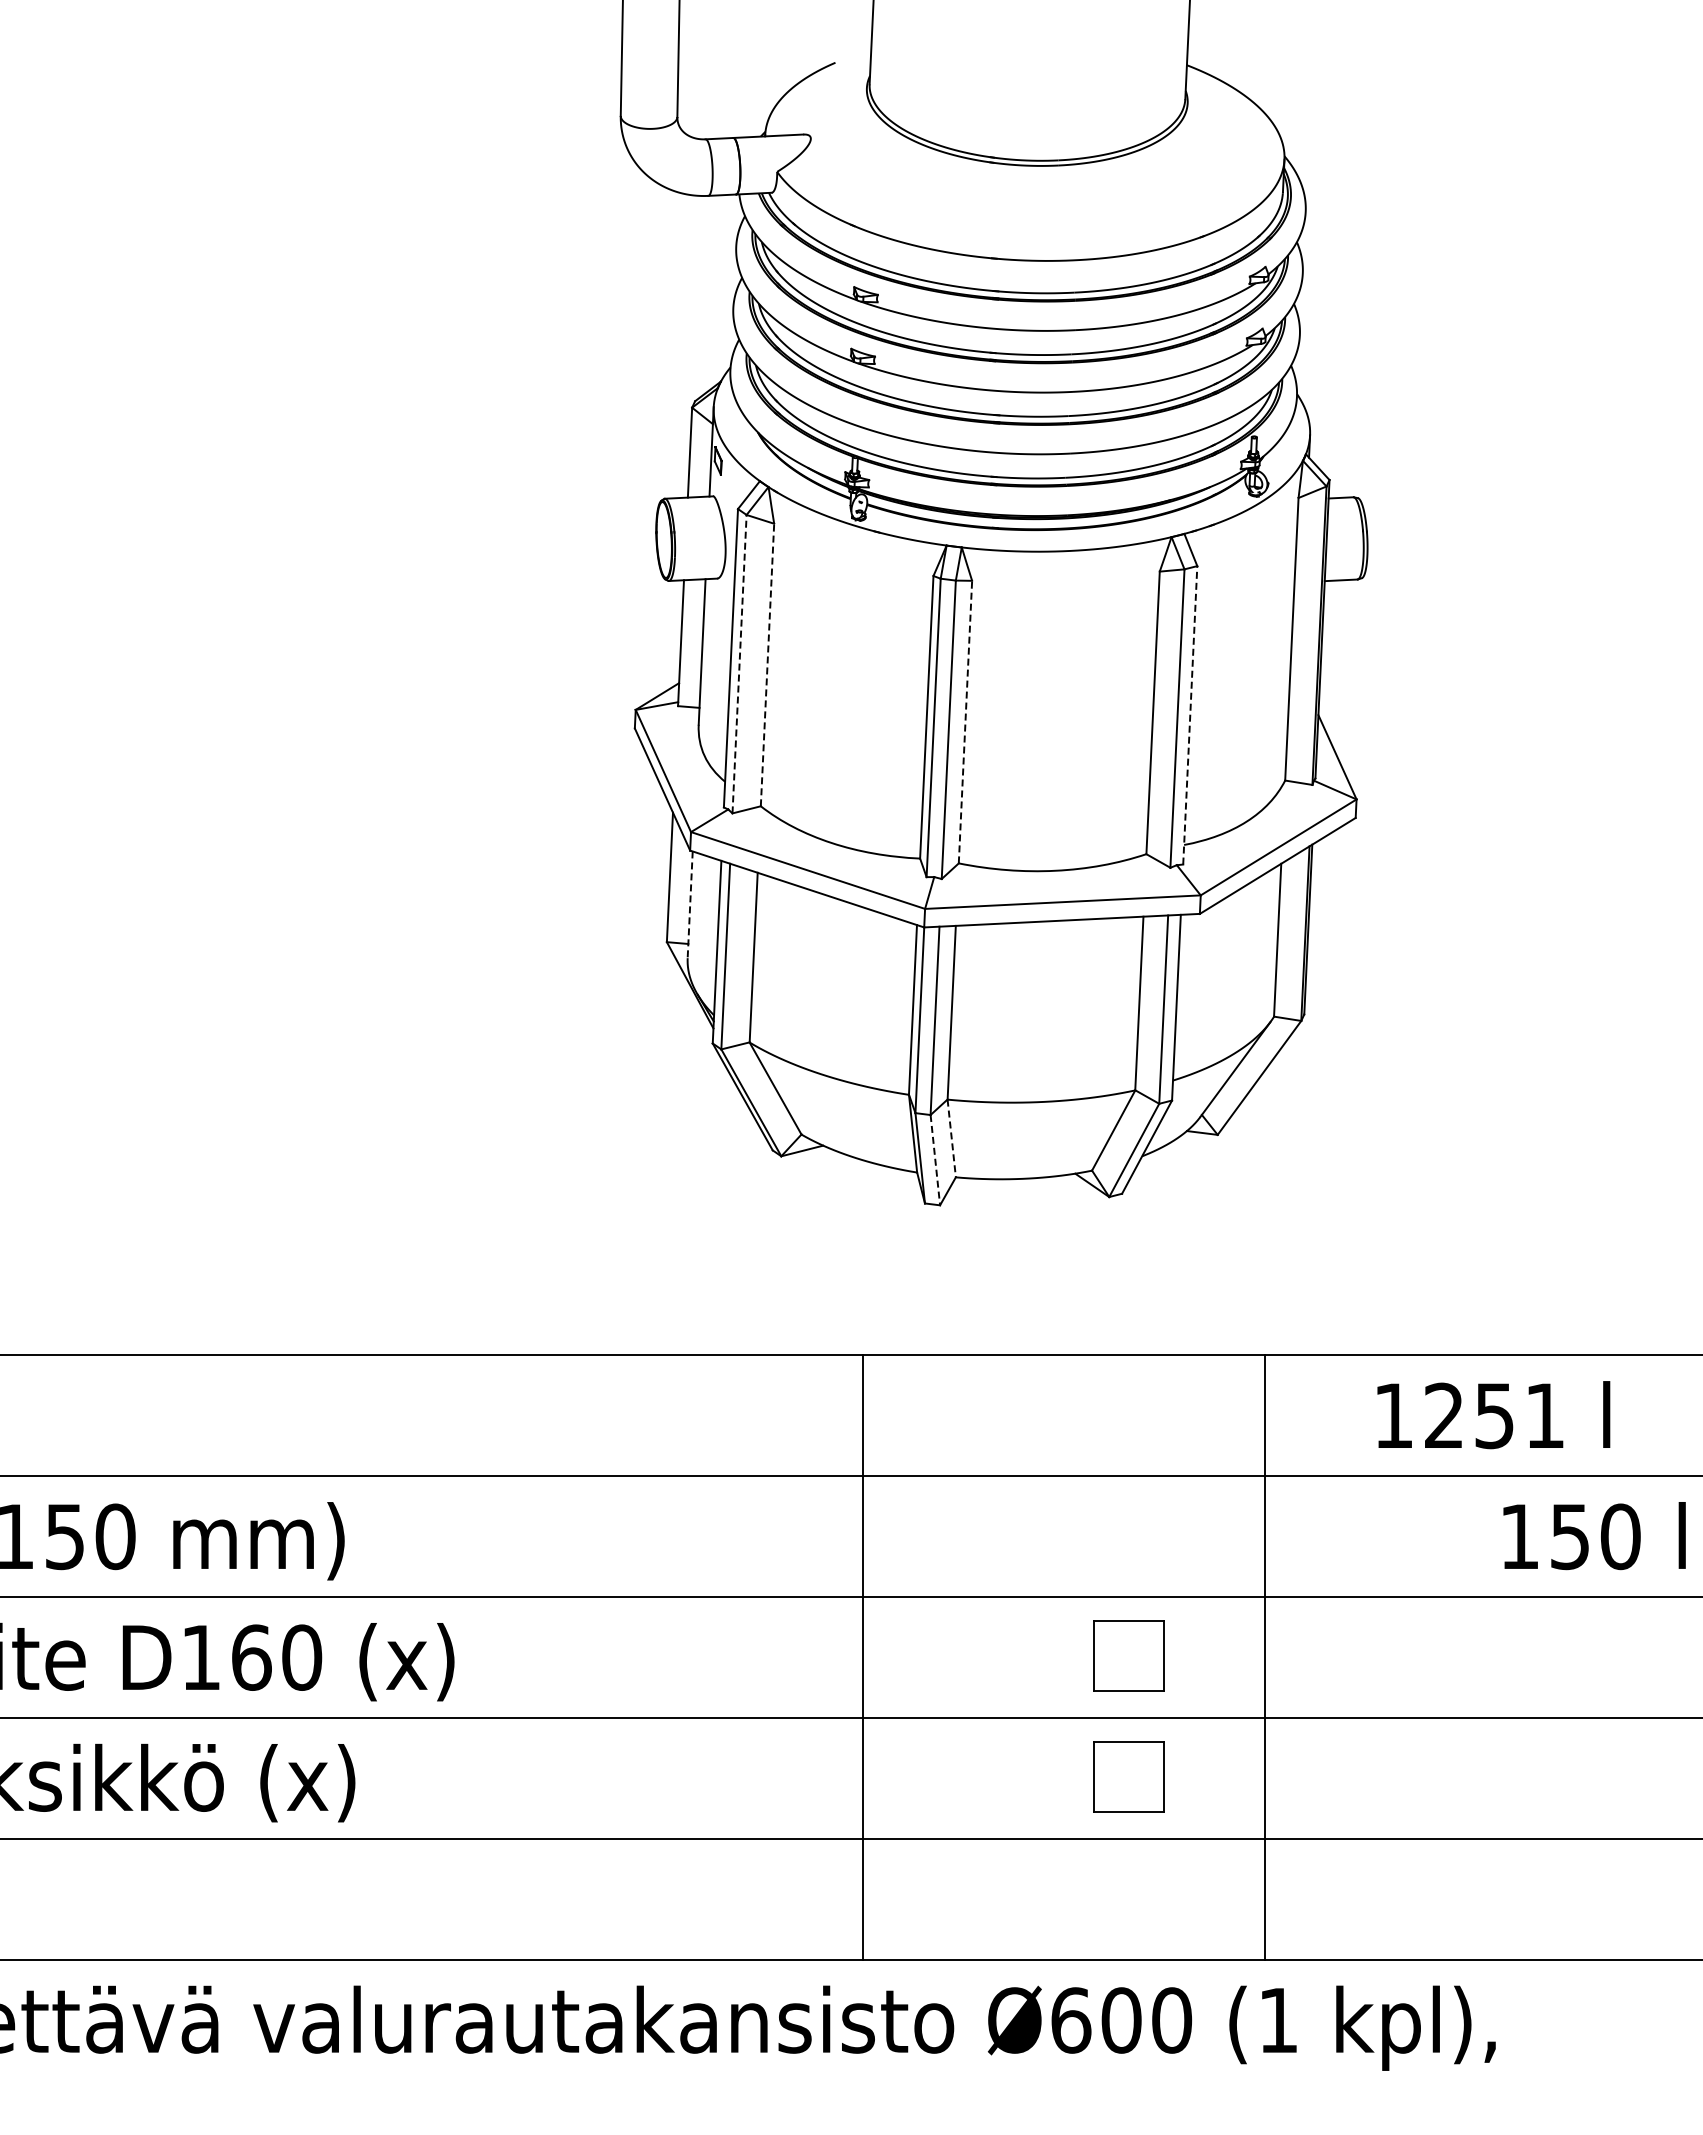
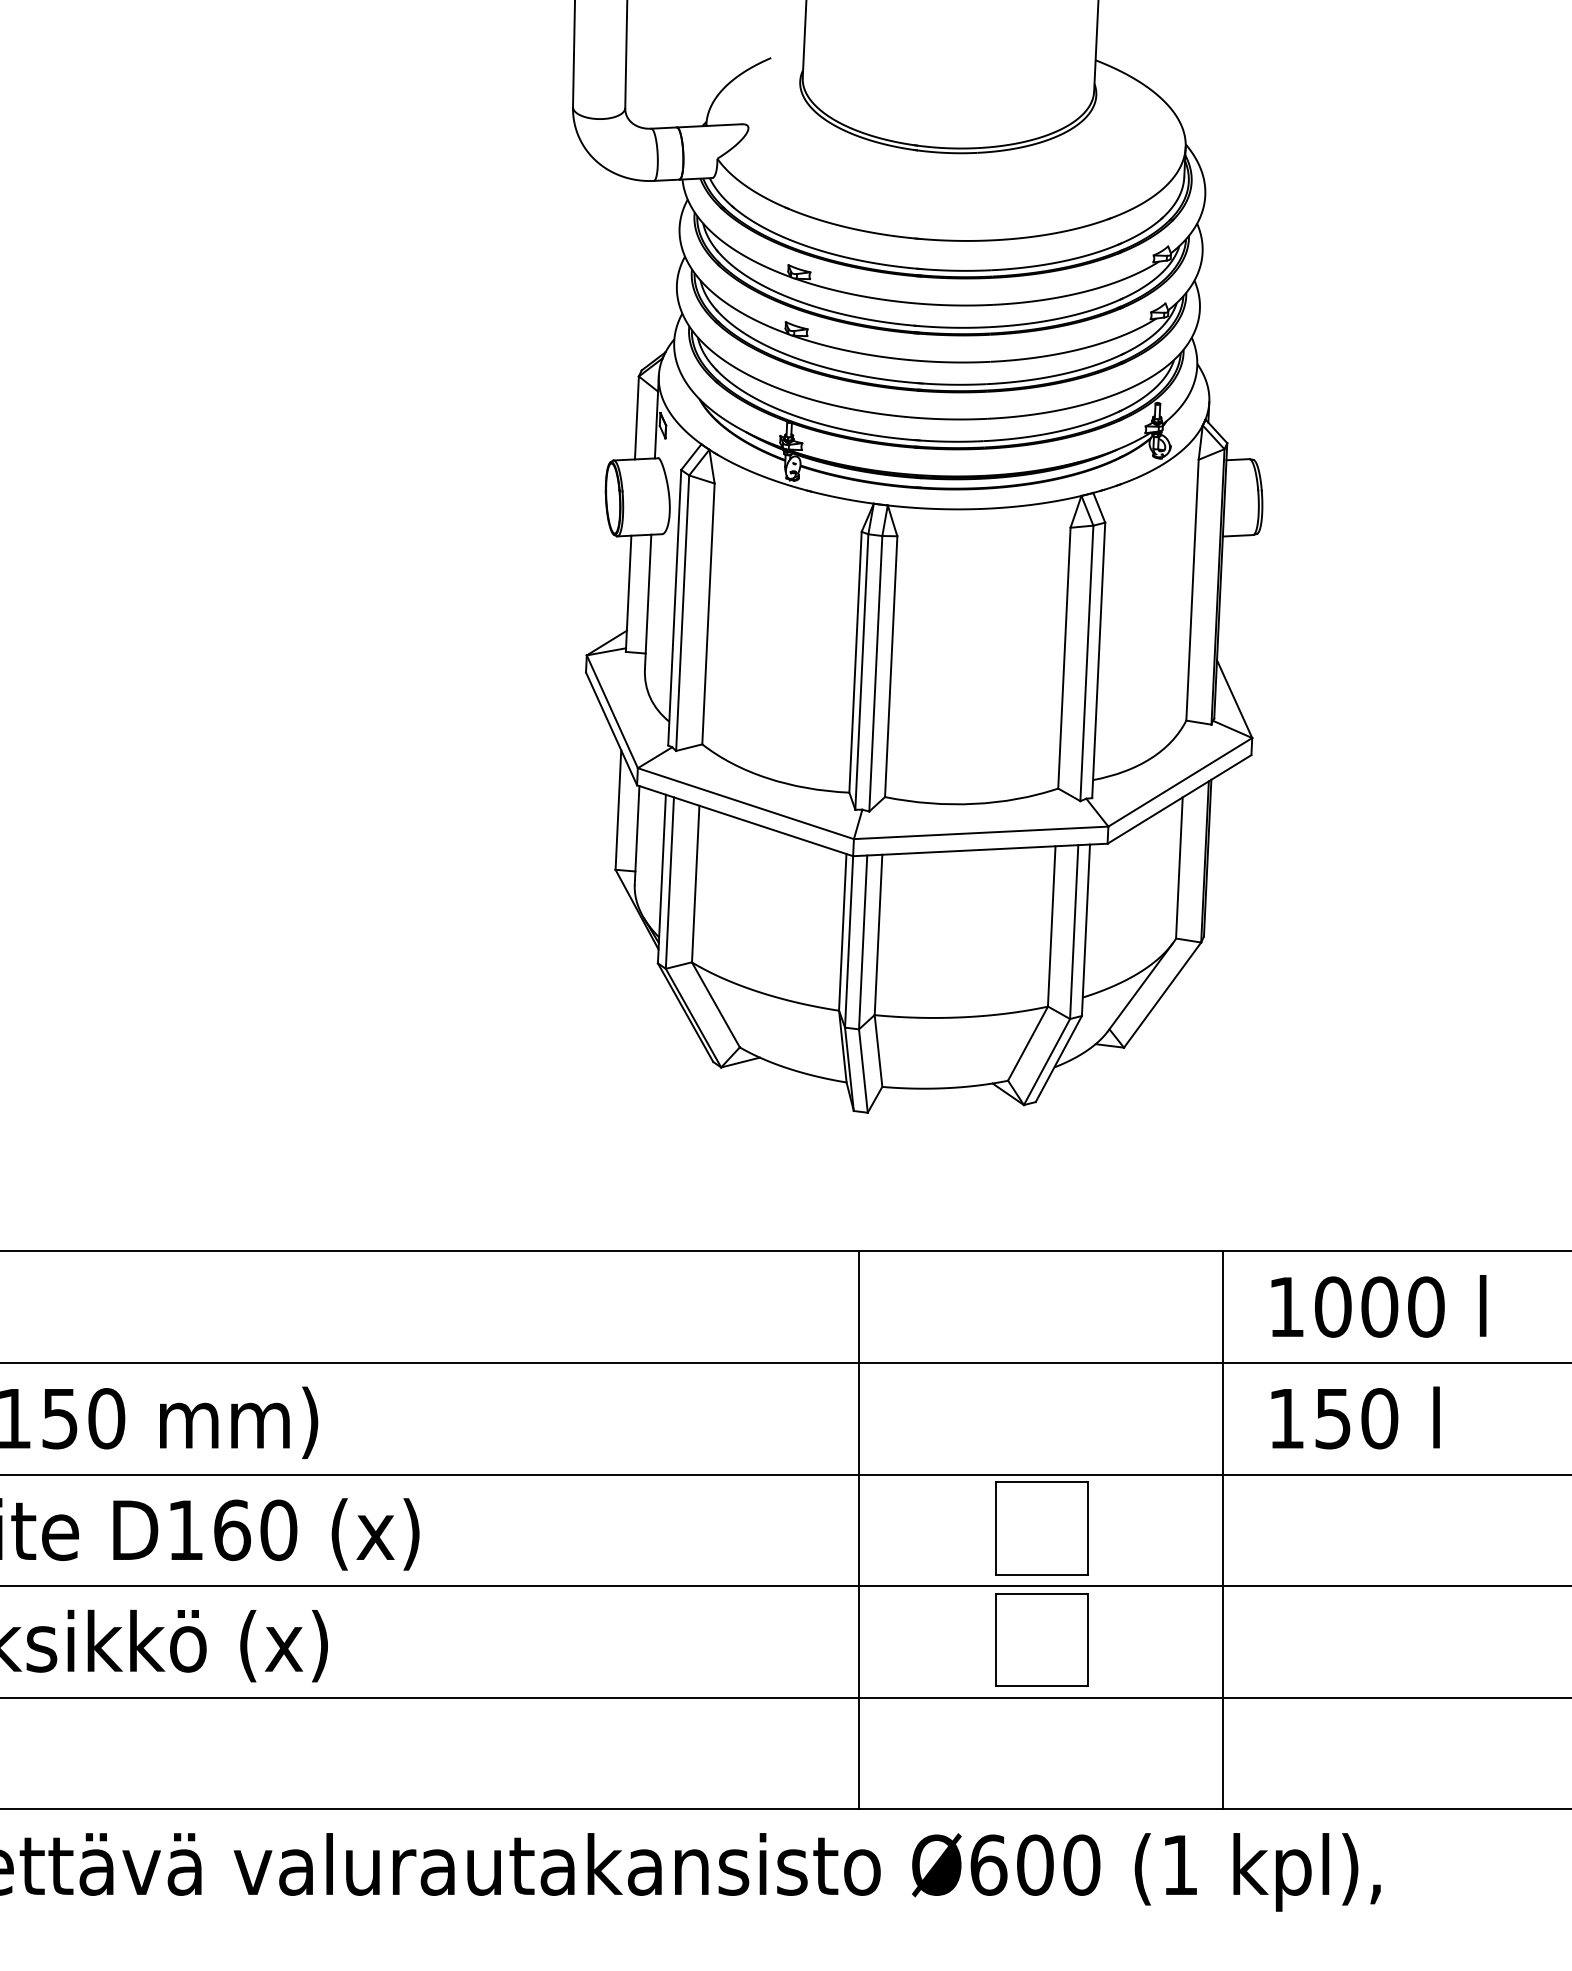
line: (739, 663) -> (682, 612), dashed -> solid
line: (767, 664) -> (708, 613), dashed -> solid
line: (1190, 714) -> (1098, 659), dashed -> solid
line: (965, 721) -> (891, 666), dashed -> solid
line: (690, 905) -> (637, 835), dashed -> solid
line: (951, 1138) -> (878, 1051), dashed -> solid
line: (935, 1160) -> (863, 1071), dashed -> solid
text: (1494, 1415) -> (1379, 1306), 1251 -> 1000
text: (1594, 1536) -> (1355, 1418), moved
part: (1128, 1655) -> (1041, 1528), size x1.43
line: (863, 1657) -> (858, 1530), moved
line: (1264, 1657) -> (1222, 1530), moved
part: (1128, 1776) -> (1041, 1639), size x1.43

